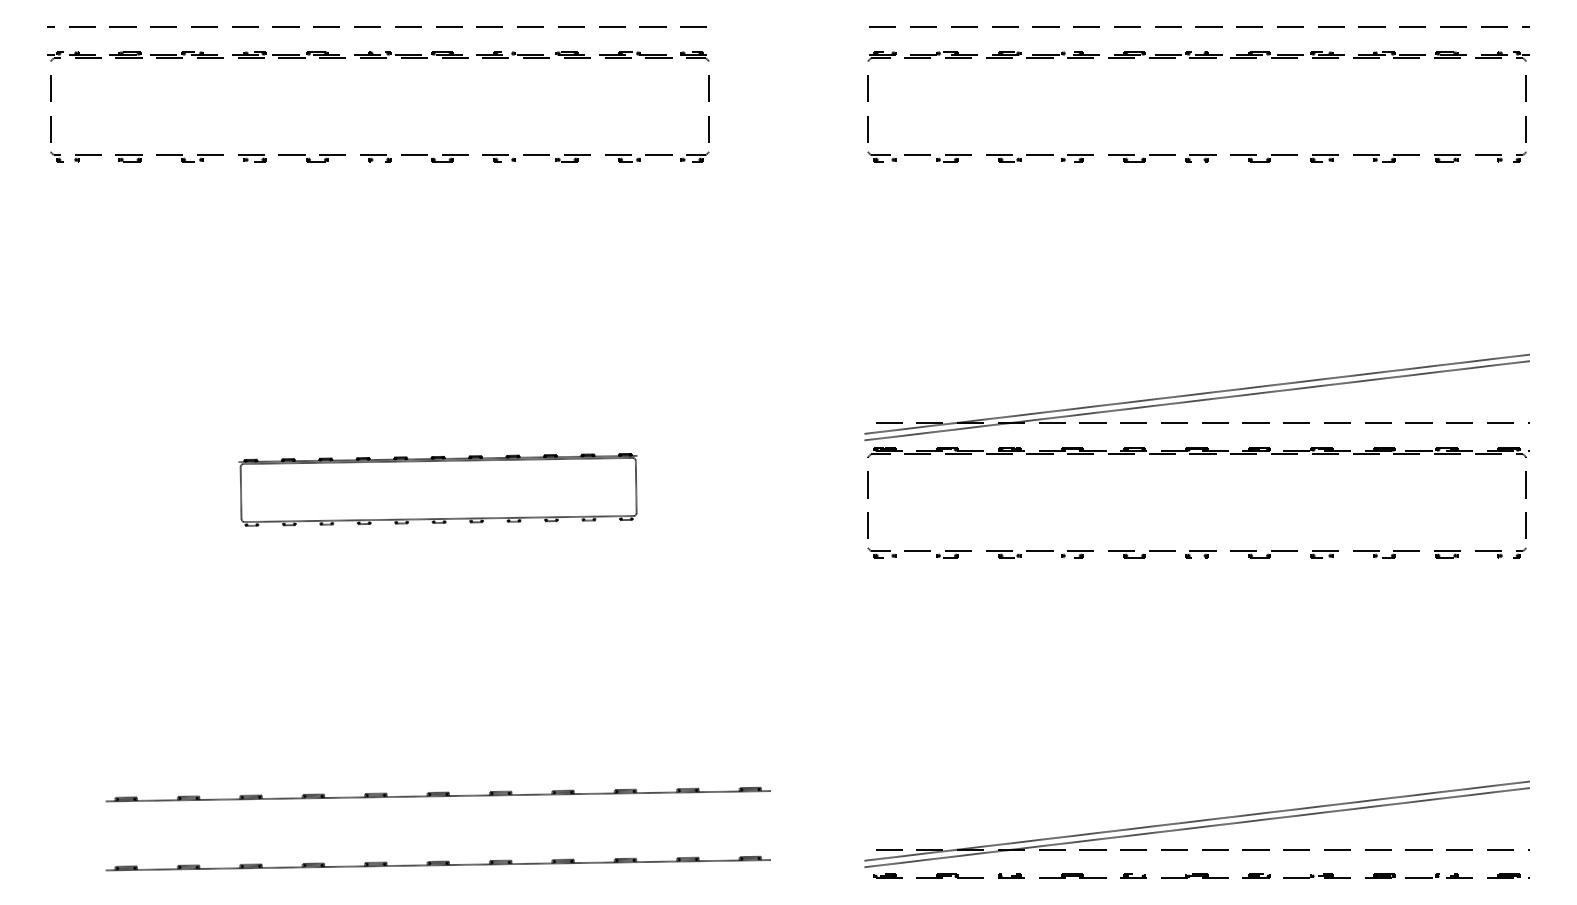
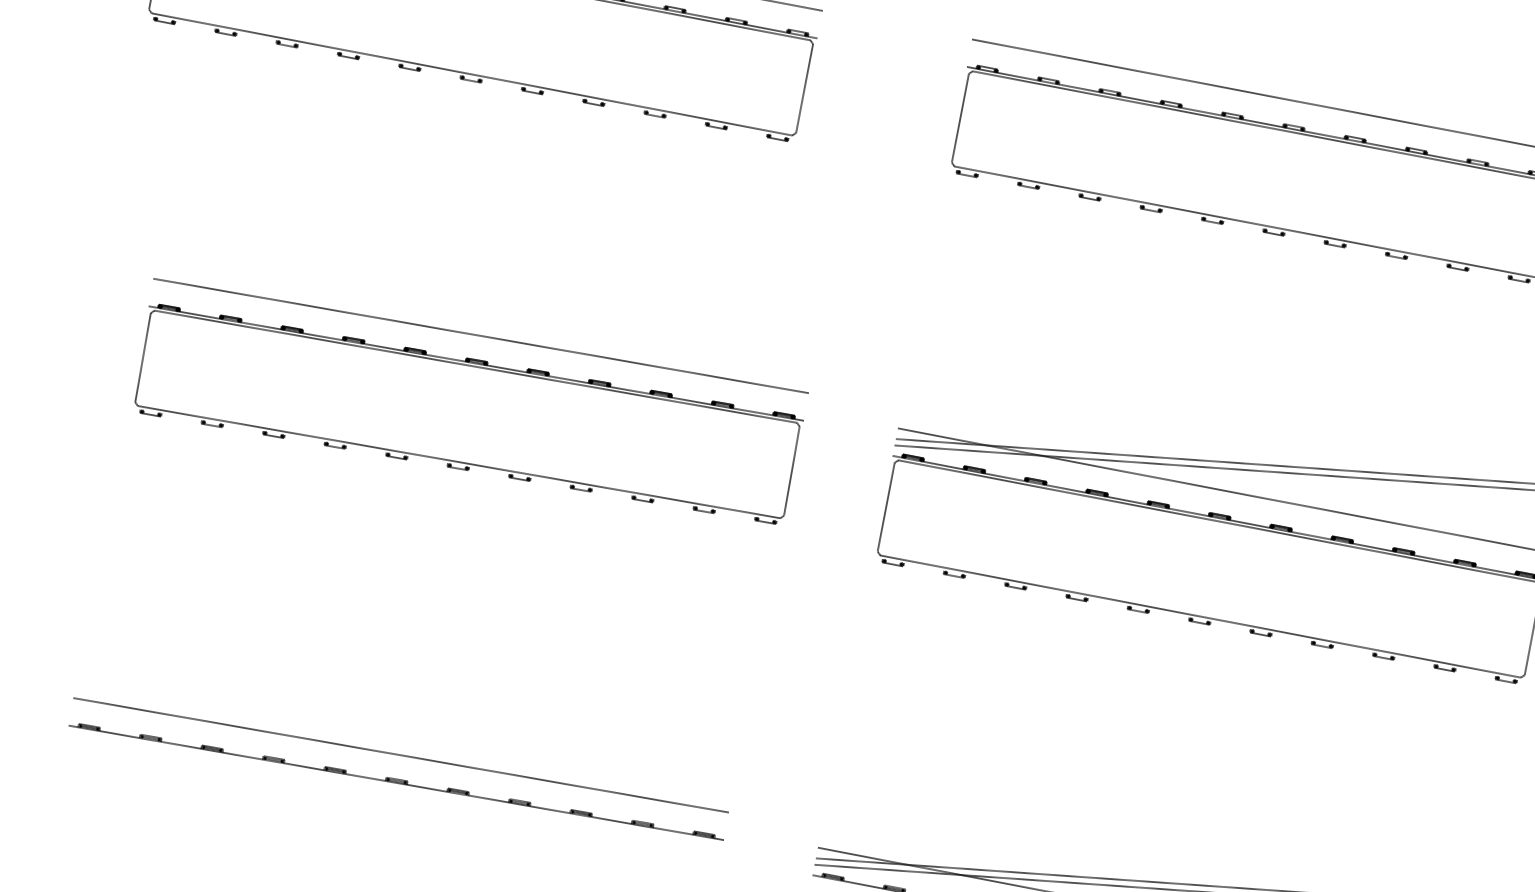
line: (437, 410) -> (480, 336), added
part: (437, 489) -> (465, 413), size x1.67
part: (437, 794) -> (408, 713), removed
line: (437, 837) -> (400, 755), added

